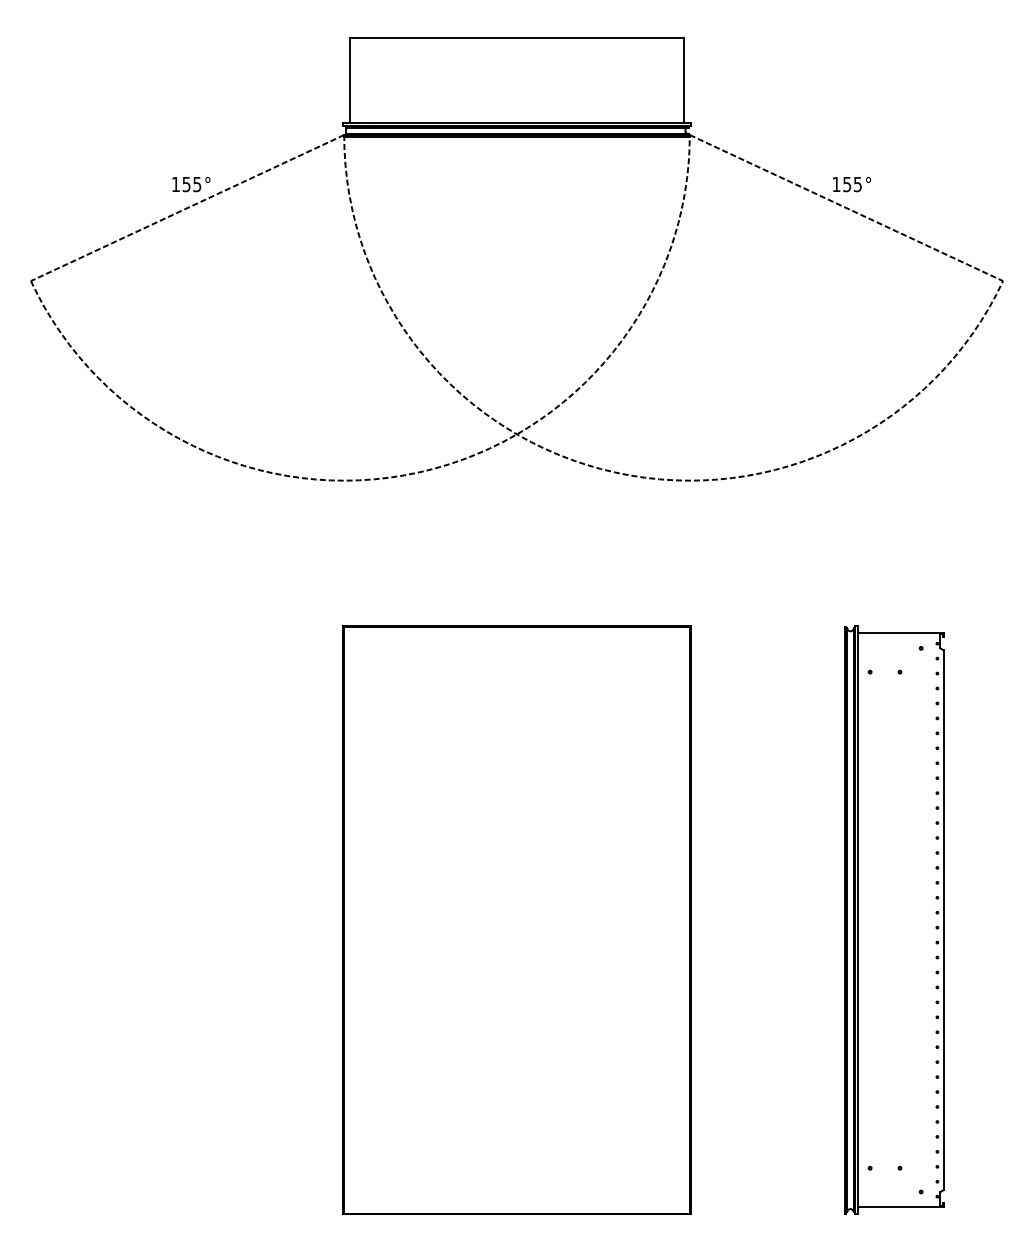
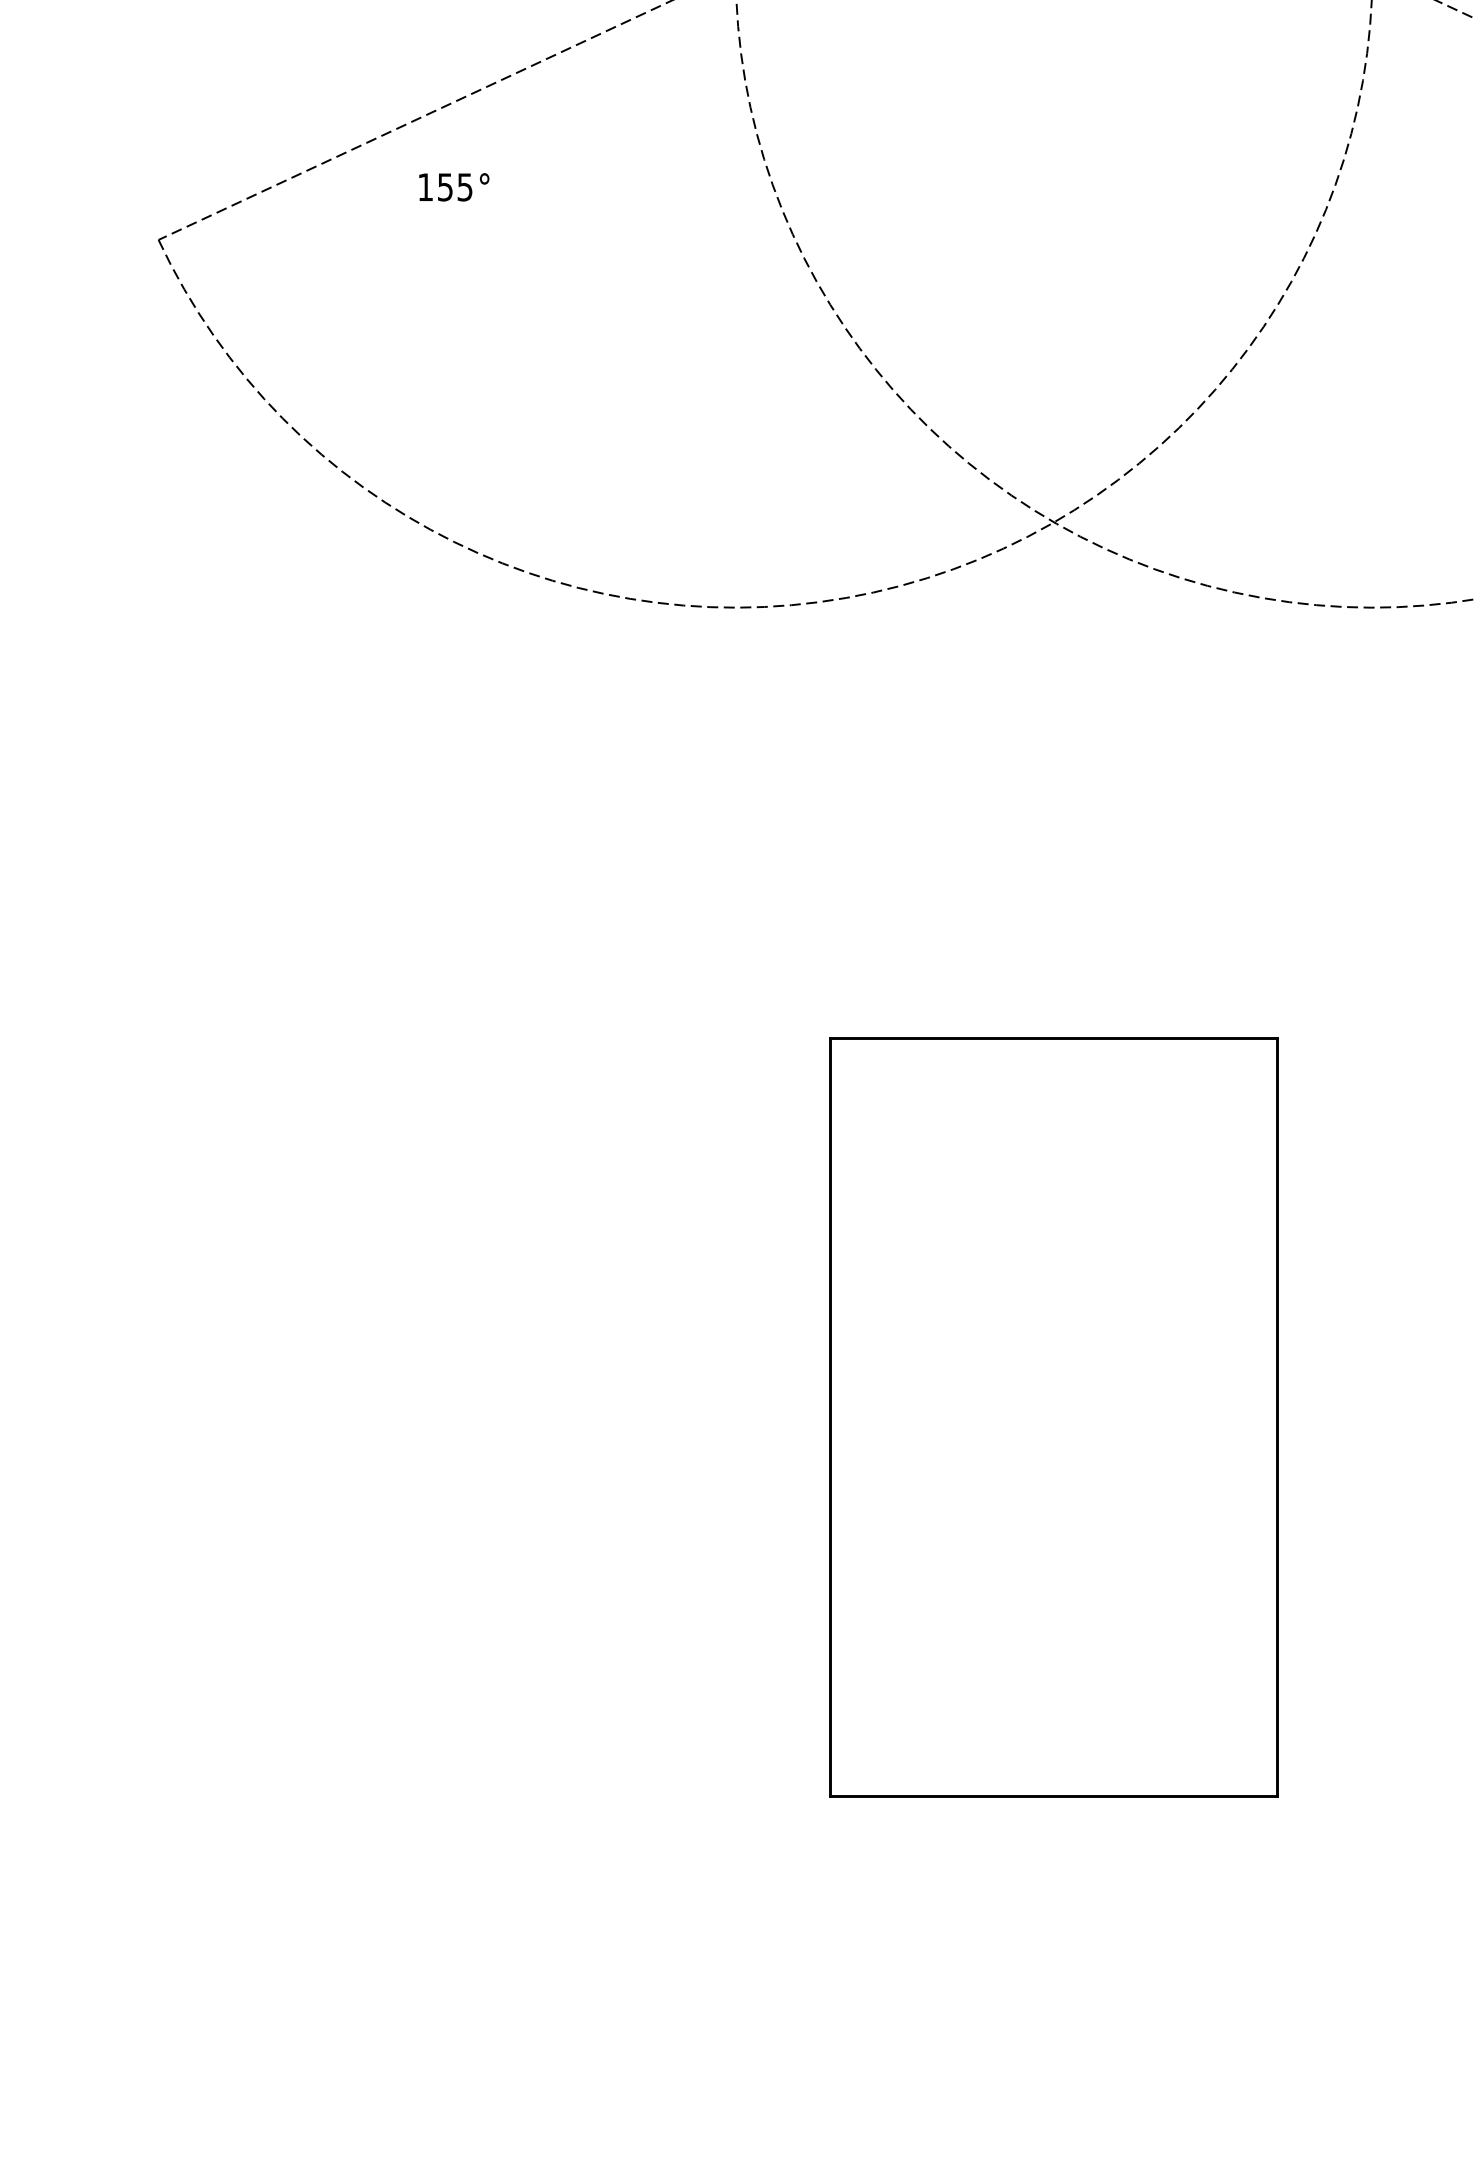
text: (191, 184) -> (454, 187), moved
part: (516, 919) -> (1053, 1416), size x0.7

